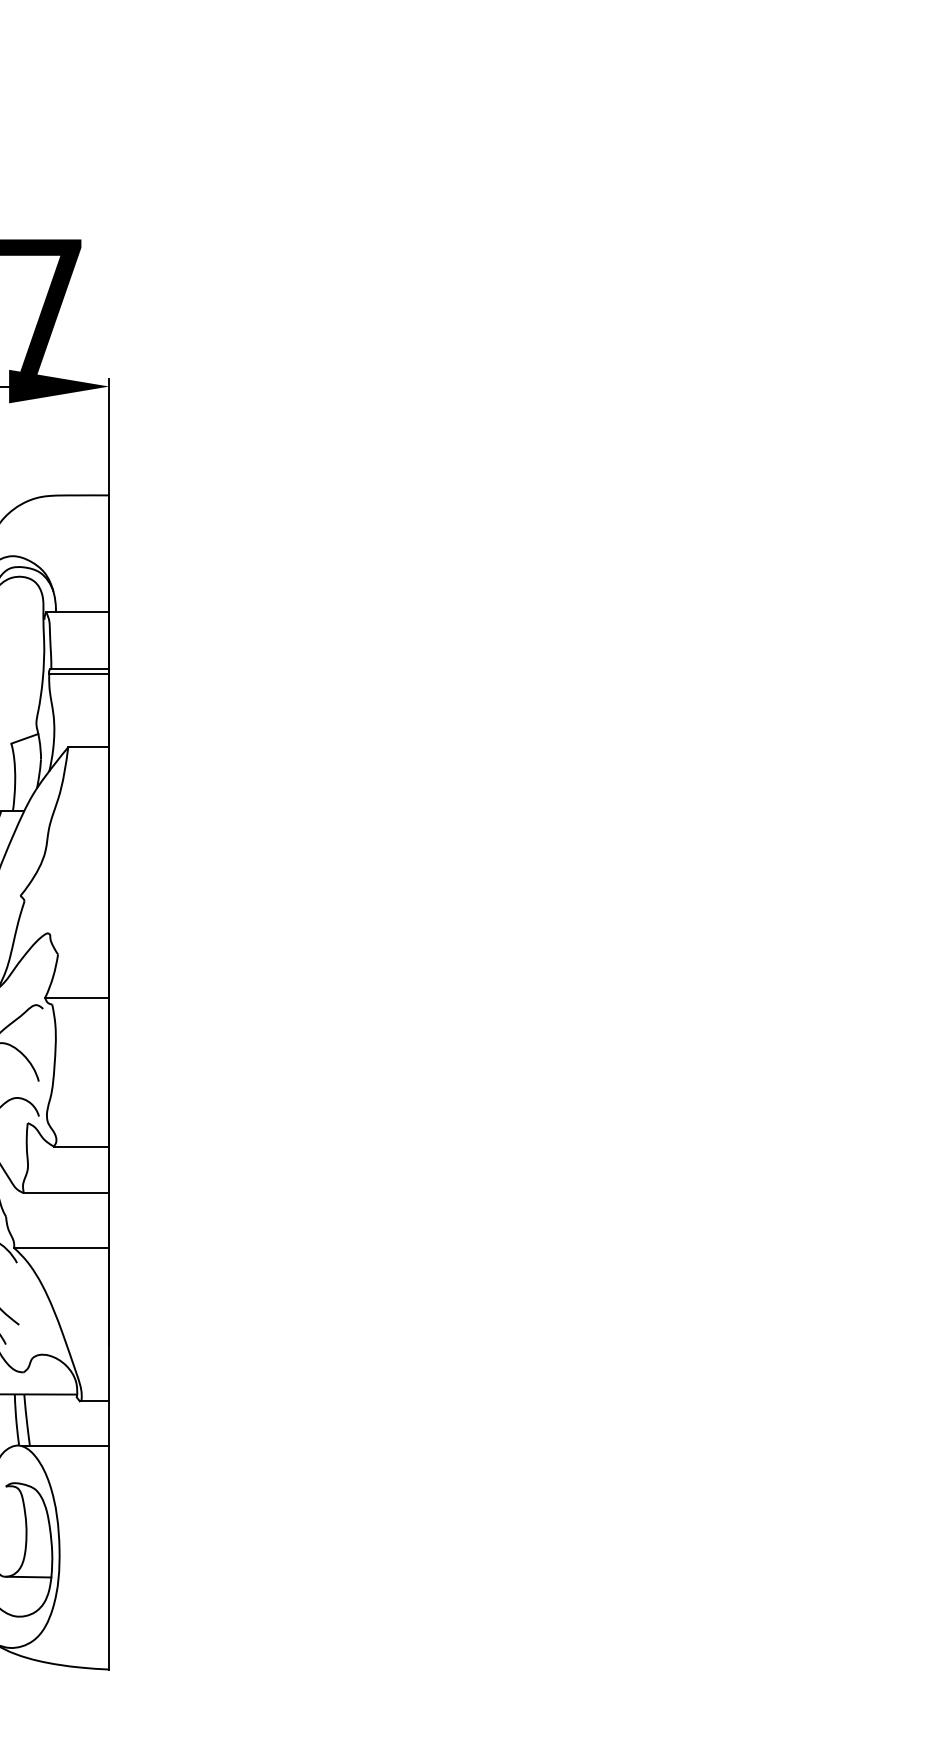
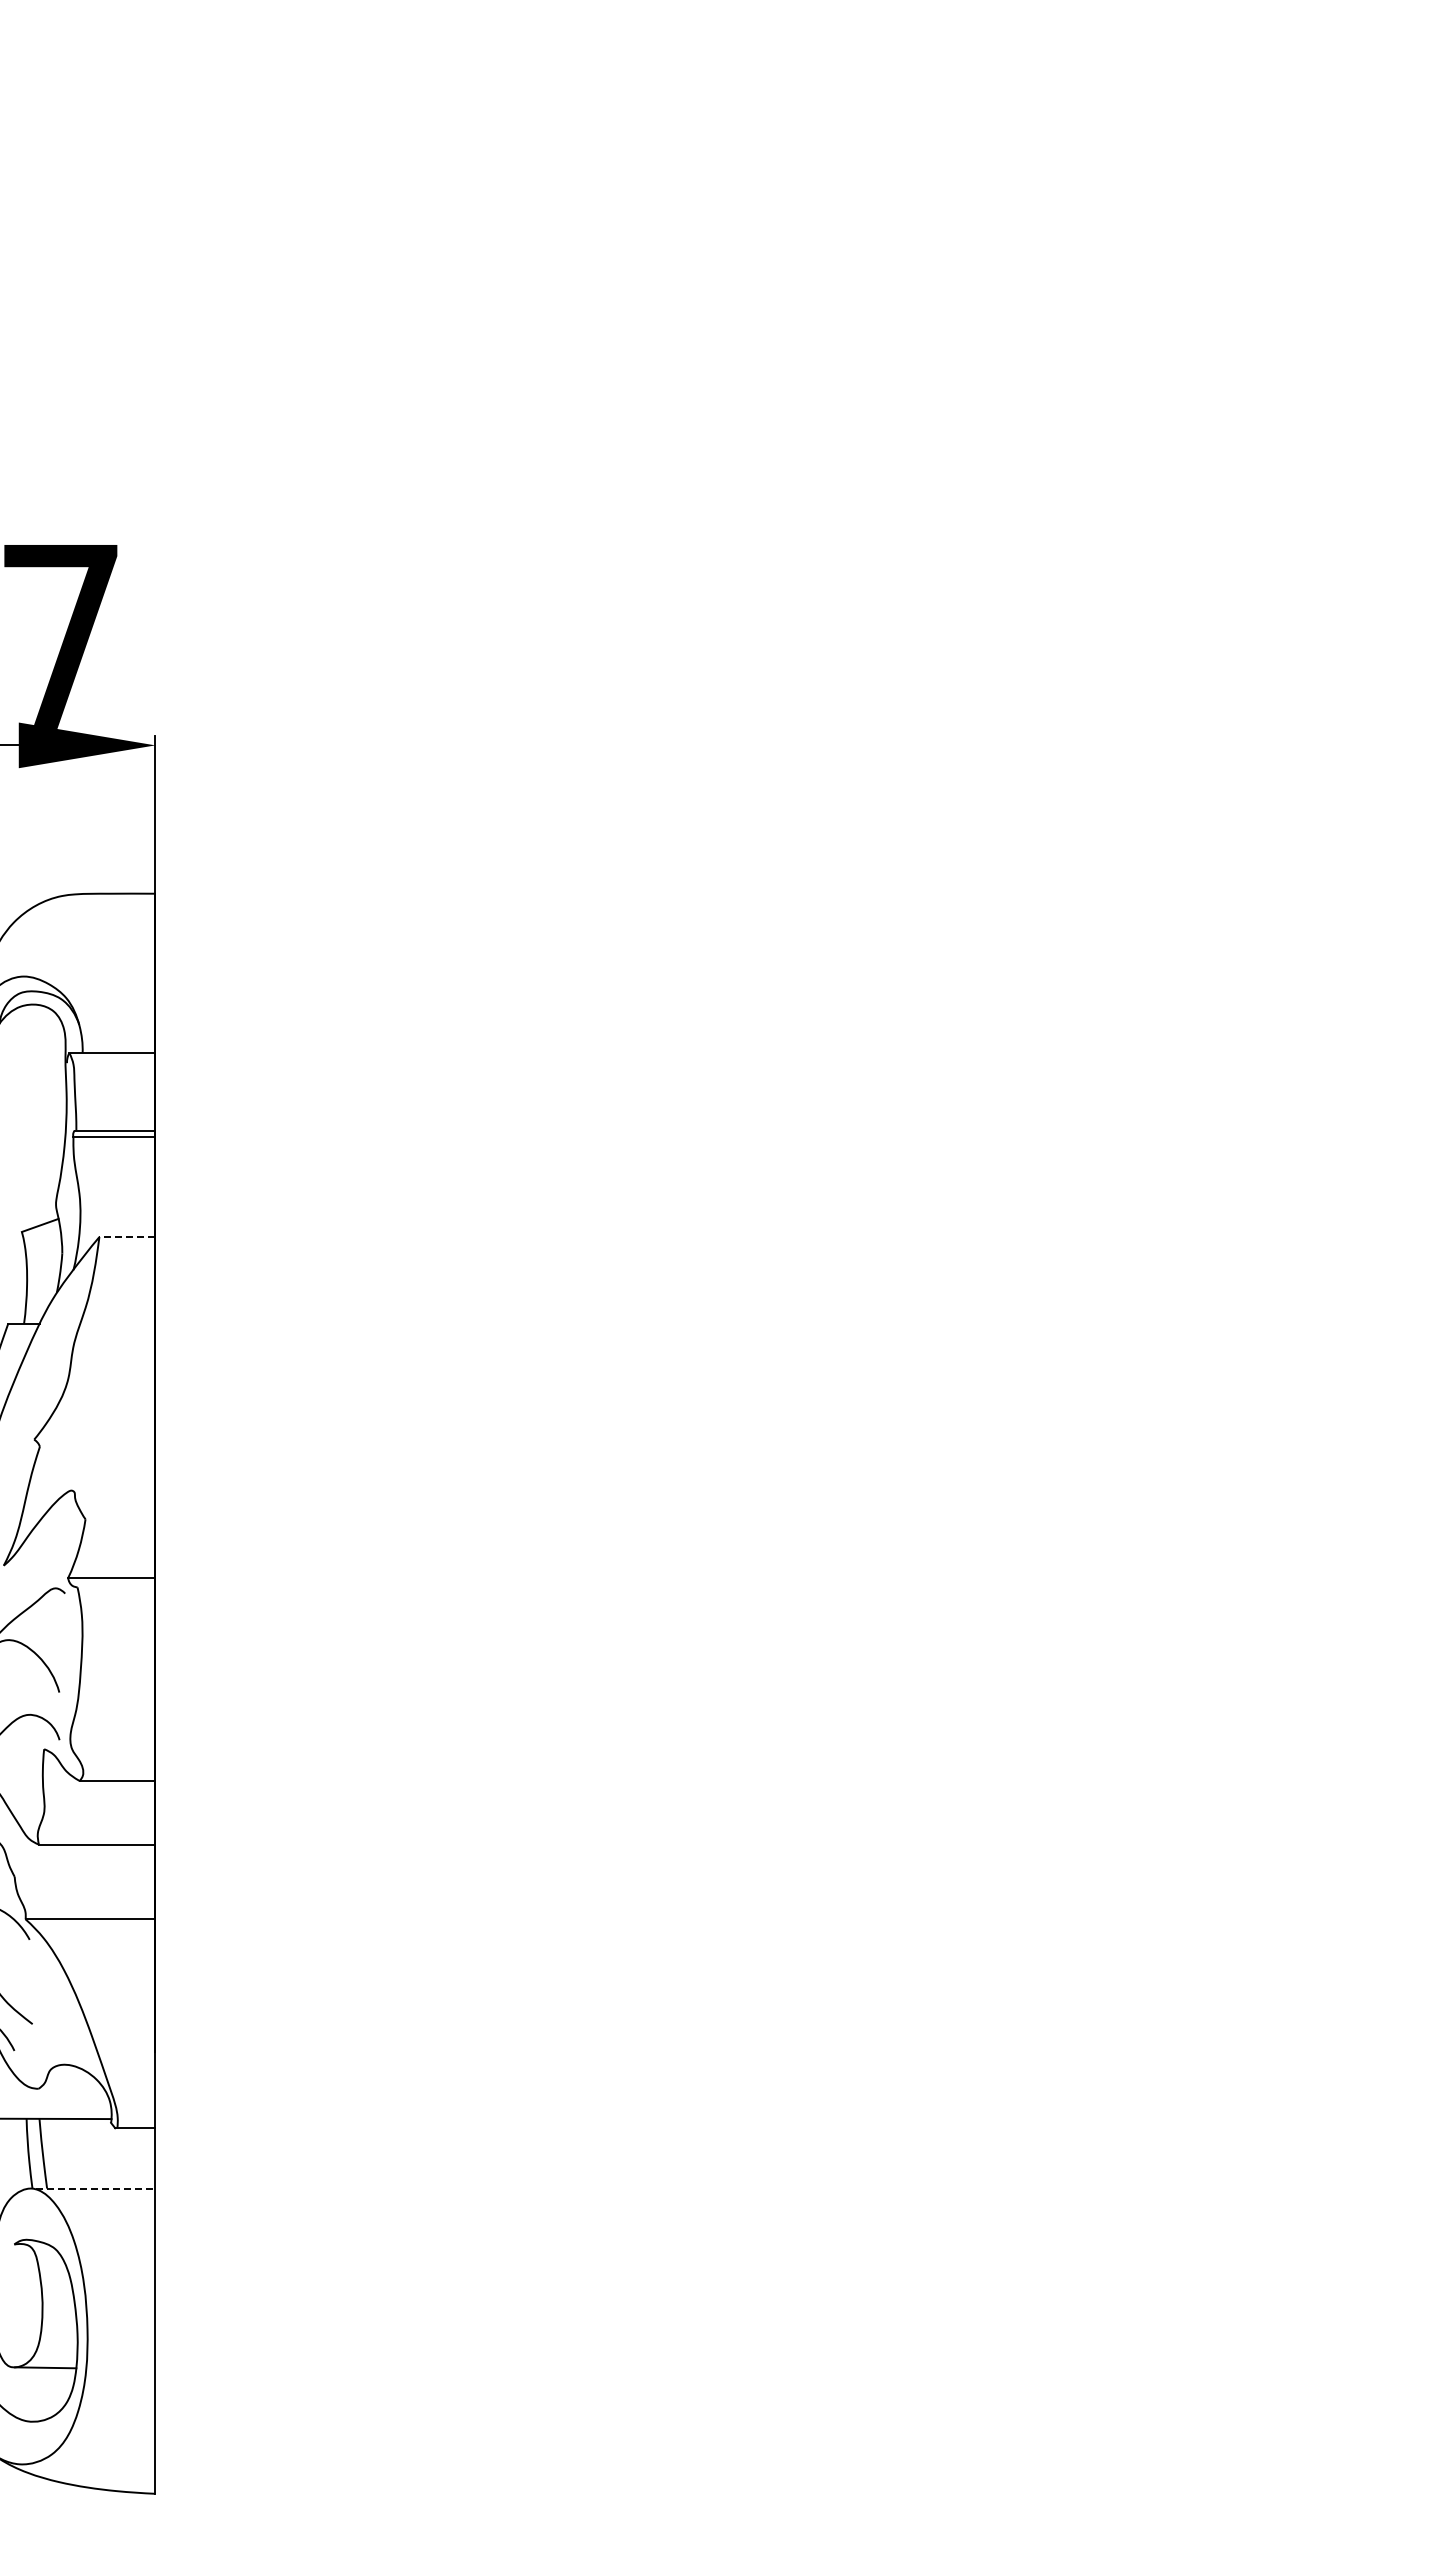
line: (88, 747) -> (126, 1237), solid -> dashed
line: (65, 1446) -> (95, 2189), solid -> dashed

